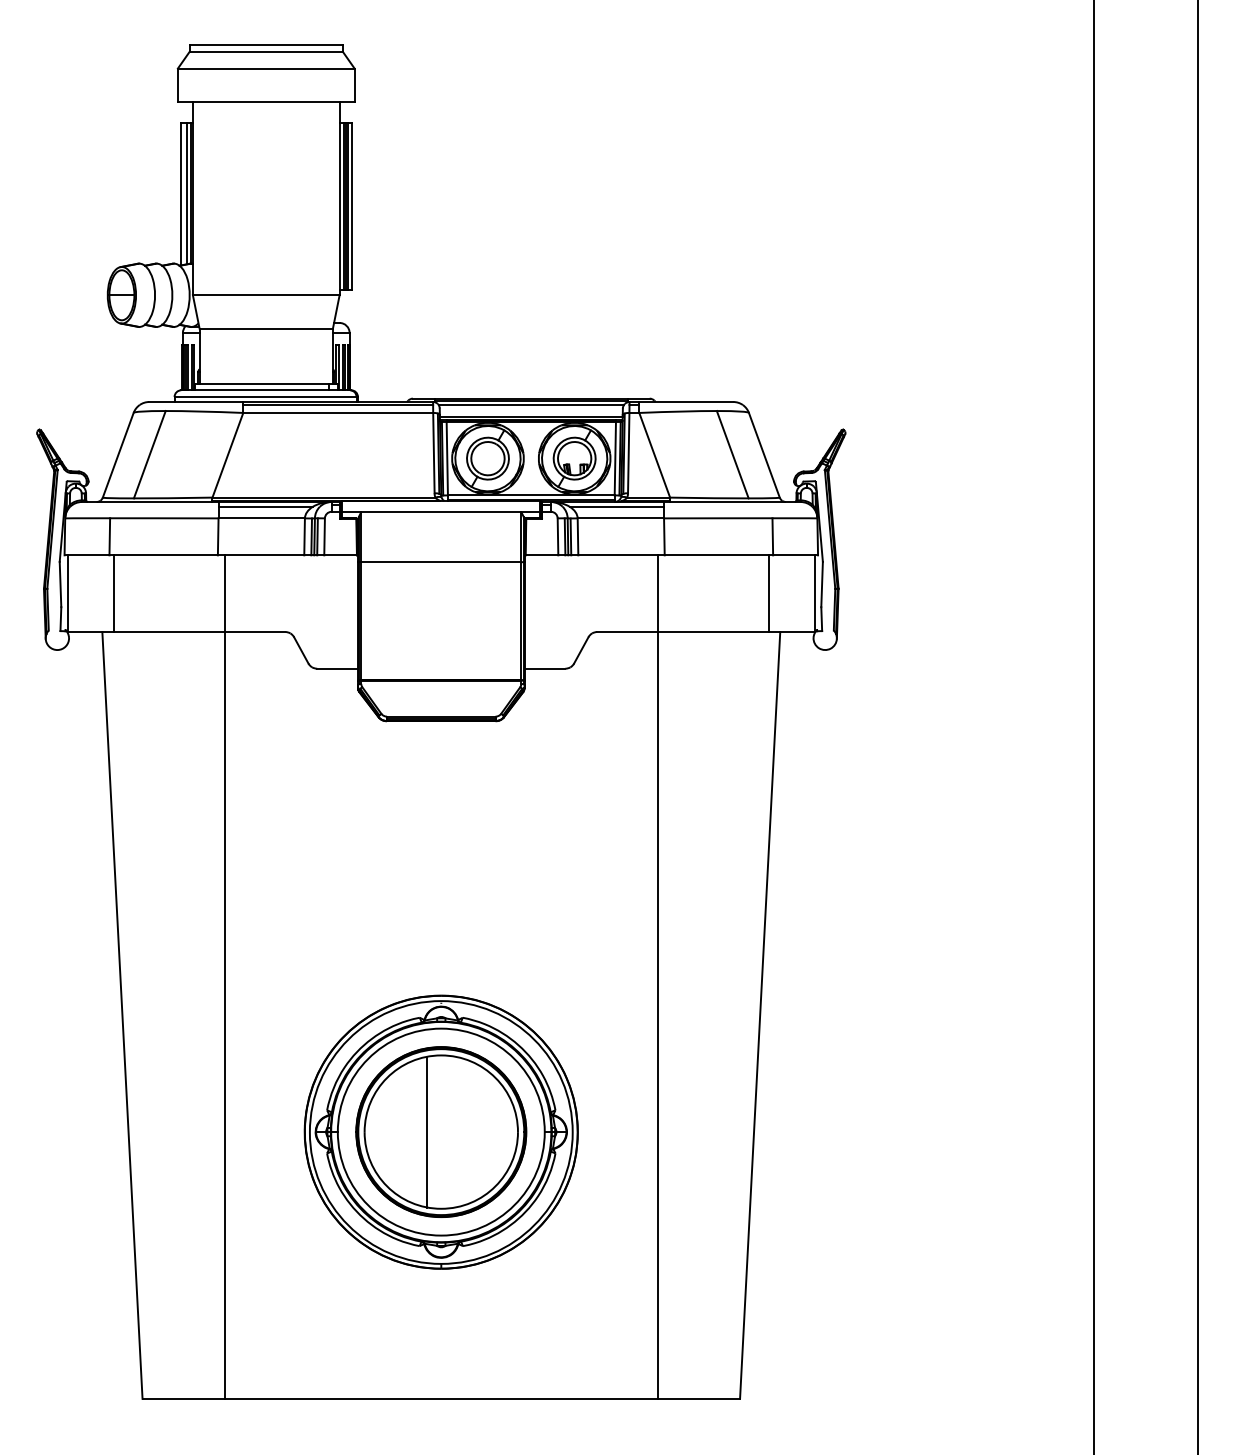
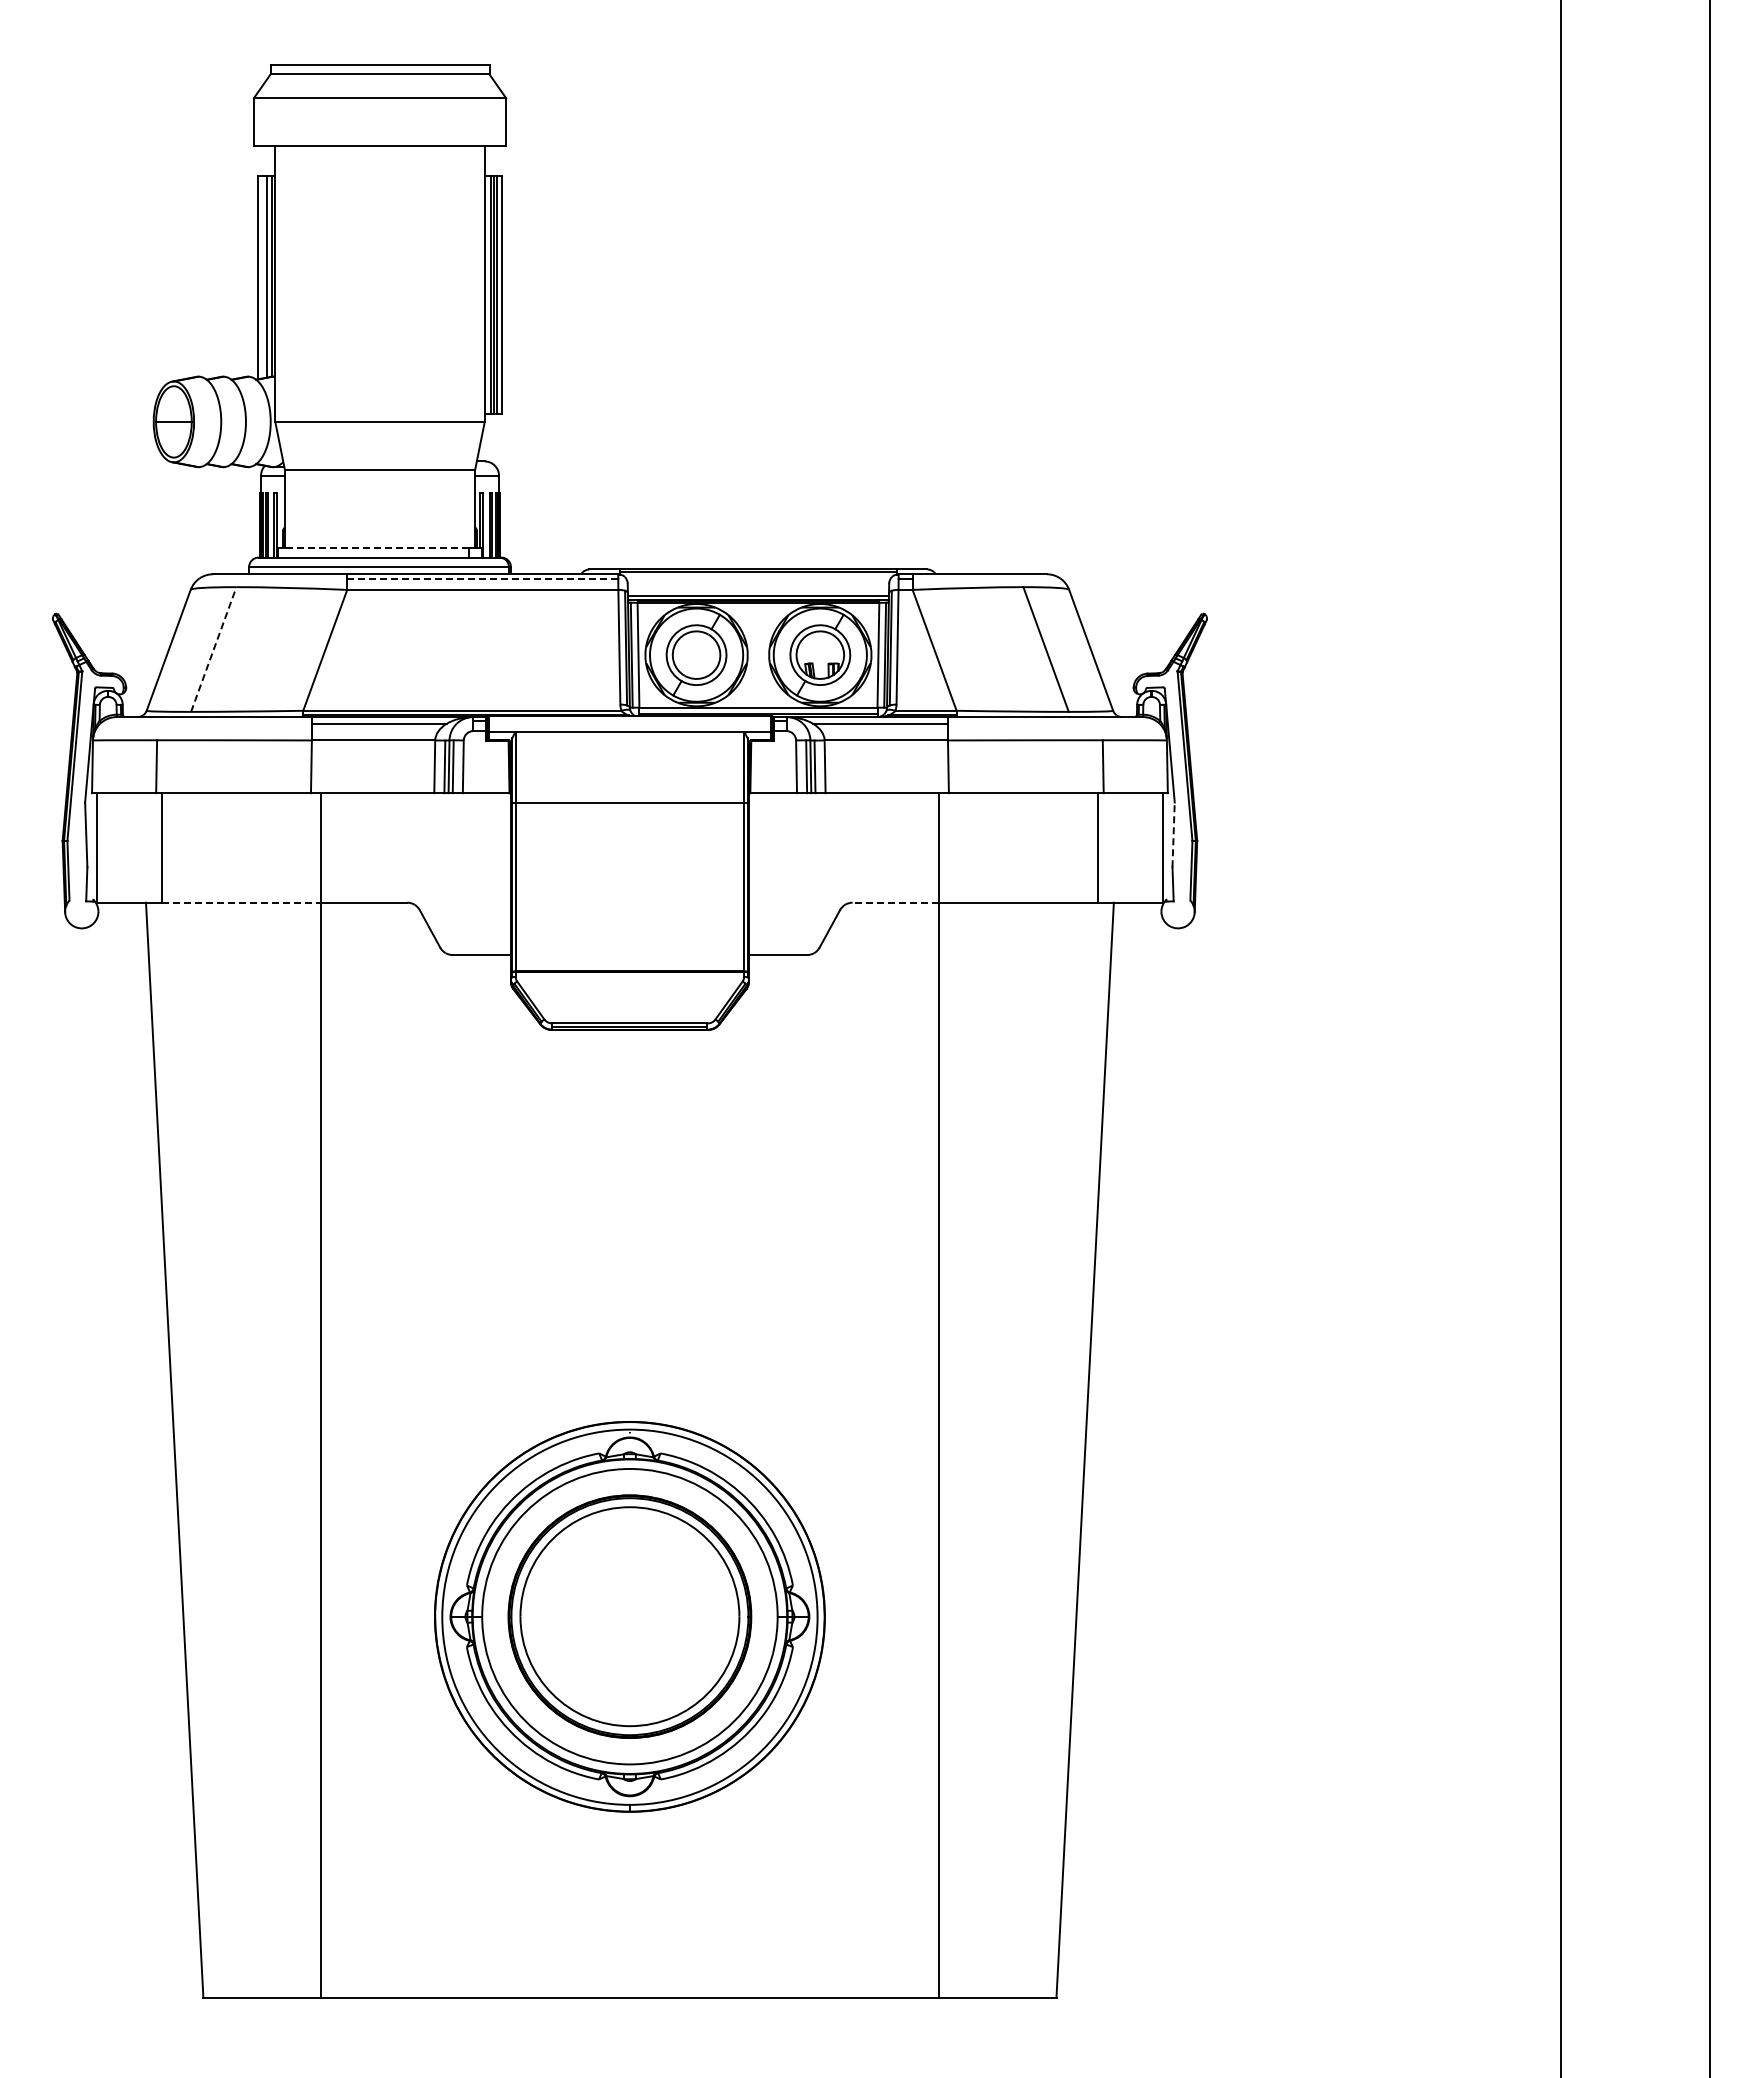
line: (261, 383) -> (373, 548), solid -> dashed
line: (338, 404) -> (482, 578), solid -> dashed
line: (531, 405) -> (758, 579), removed
line: (149, 454) -> (213, 649), solid -> dashed
line: (822, 584) -> (1173, 834), solid -> dashed
line: (169, 631) -> (241, 902), solid -> dashed
line: (627, 631) -> (895, 902), solid -> dashed
line: (426, 1131) -> (609, 1616), removed

